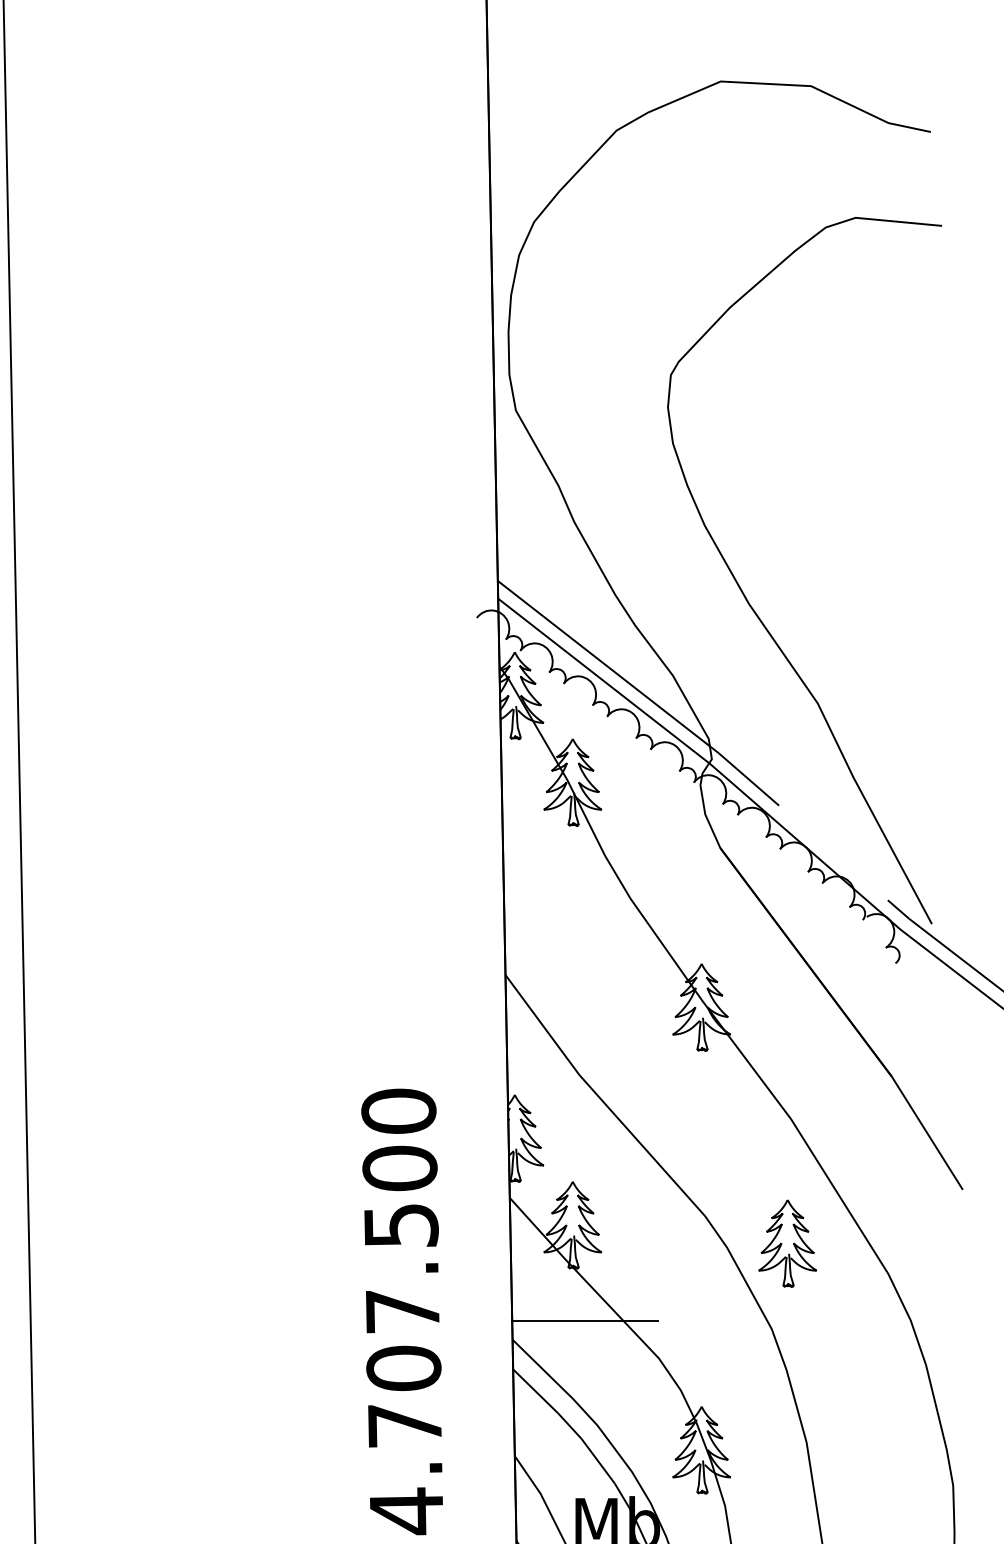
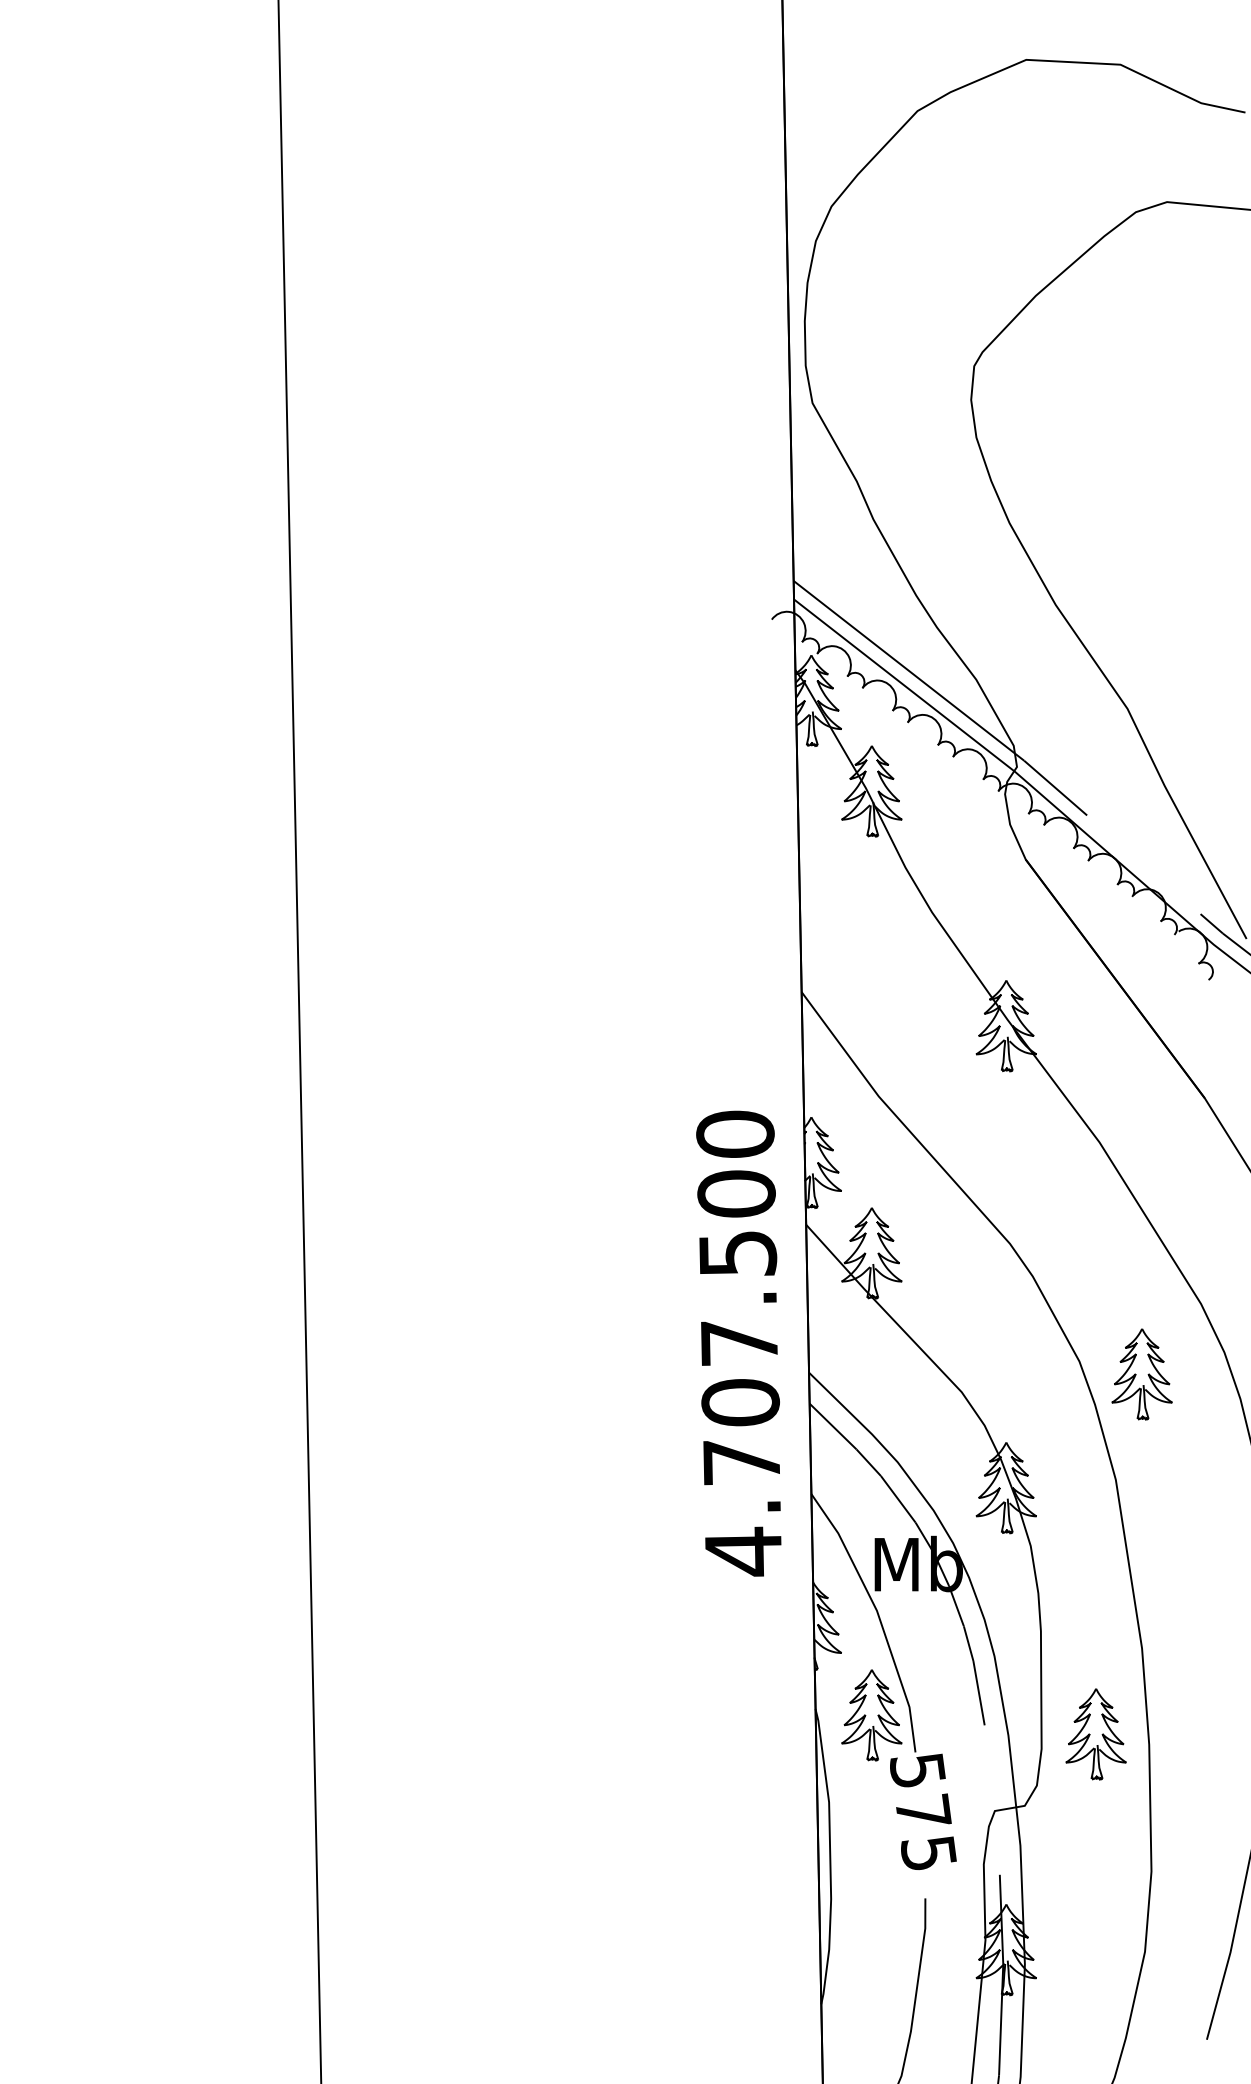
part: (787, 1243) -> (1141, 1374), moved
text: (401, 1311) -> (738, 1343), moved
line: (584, 1321) -> (884, 1353), removed

